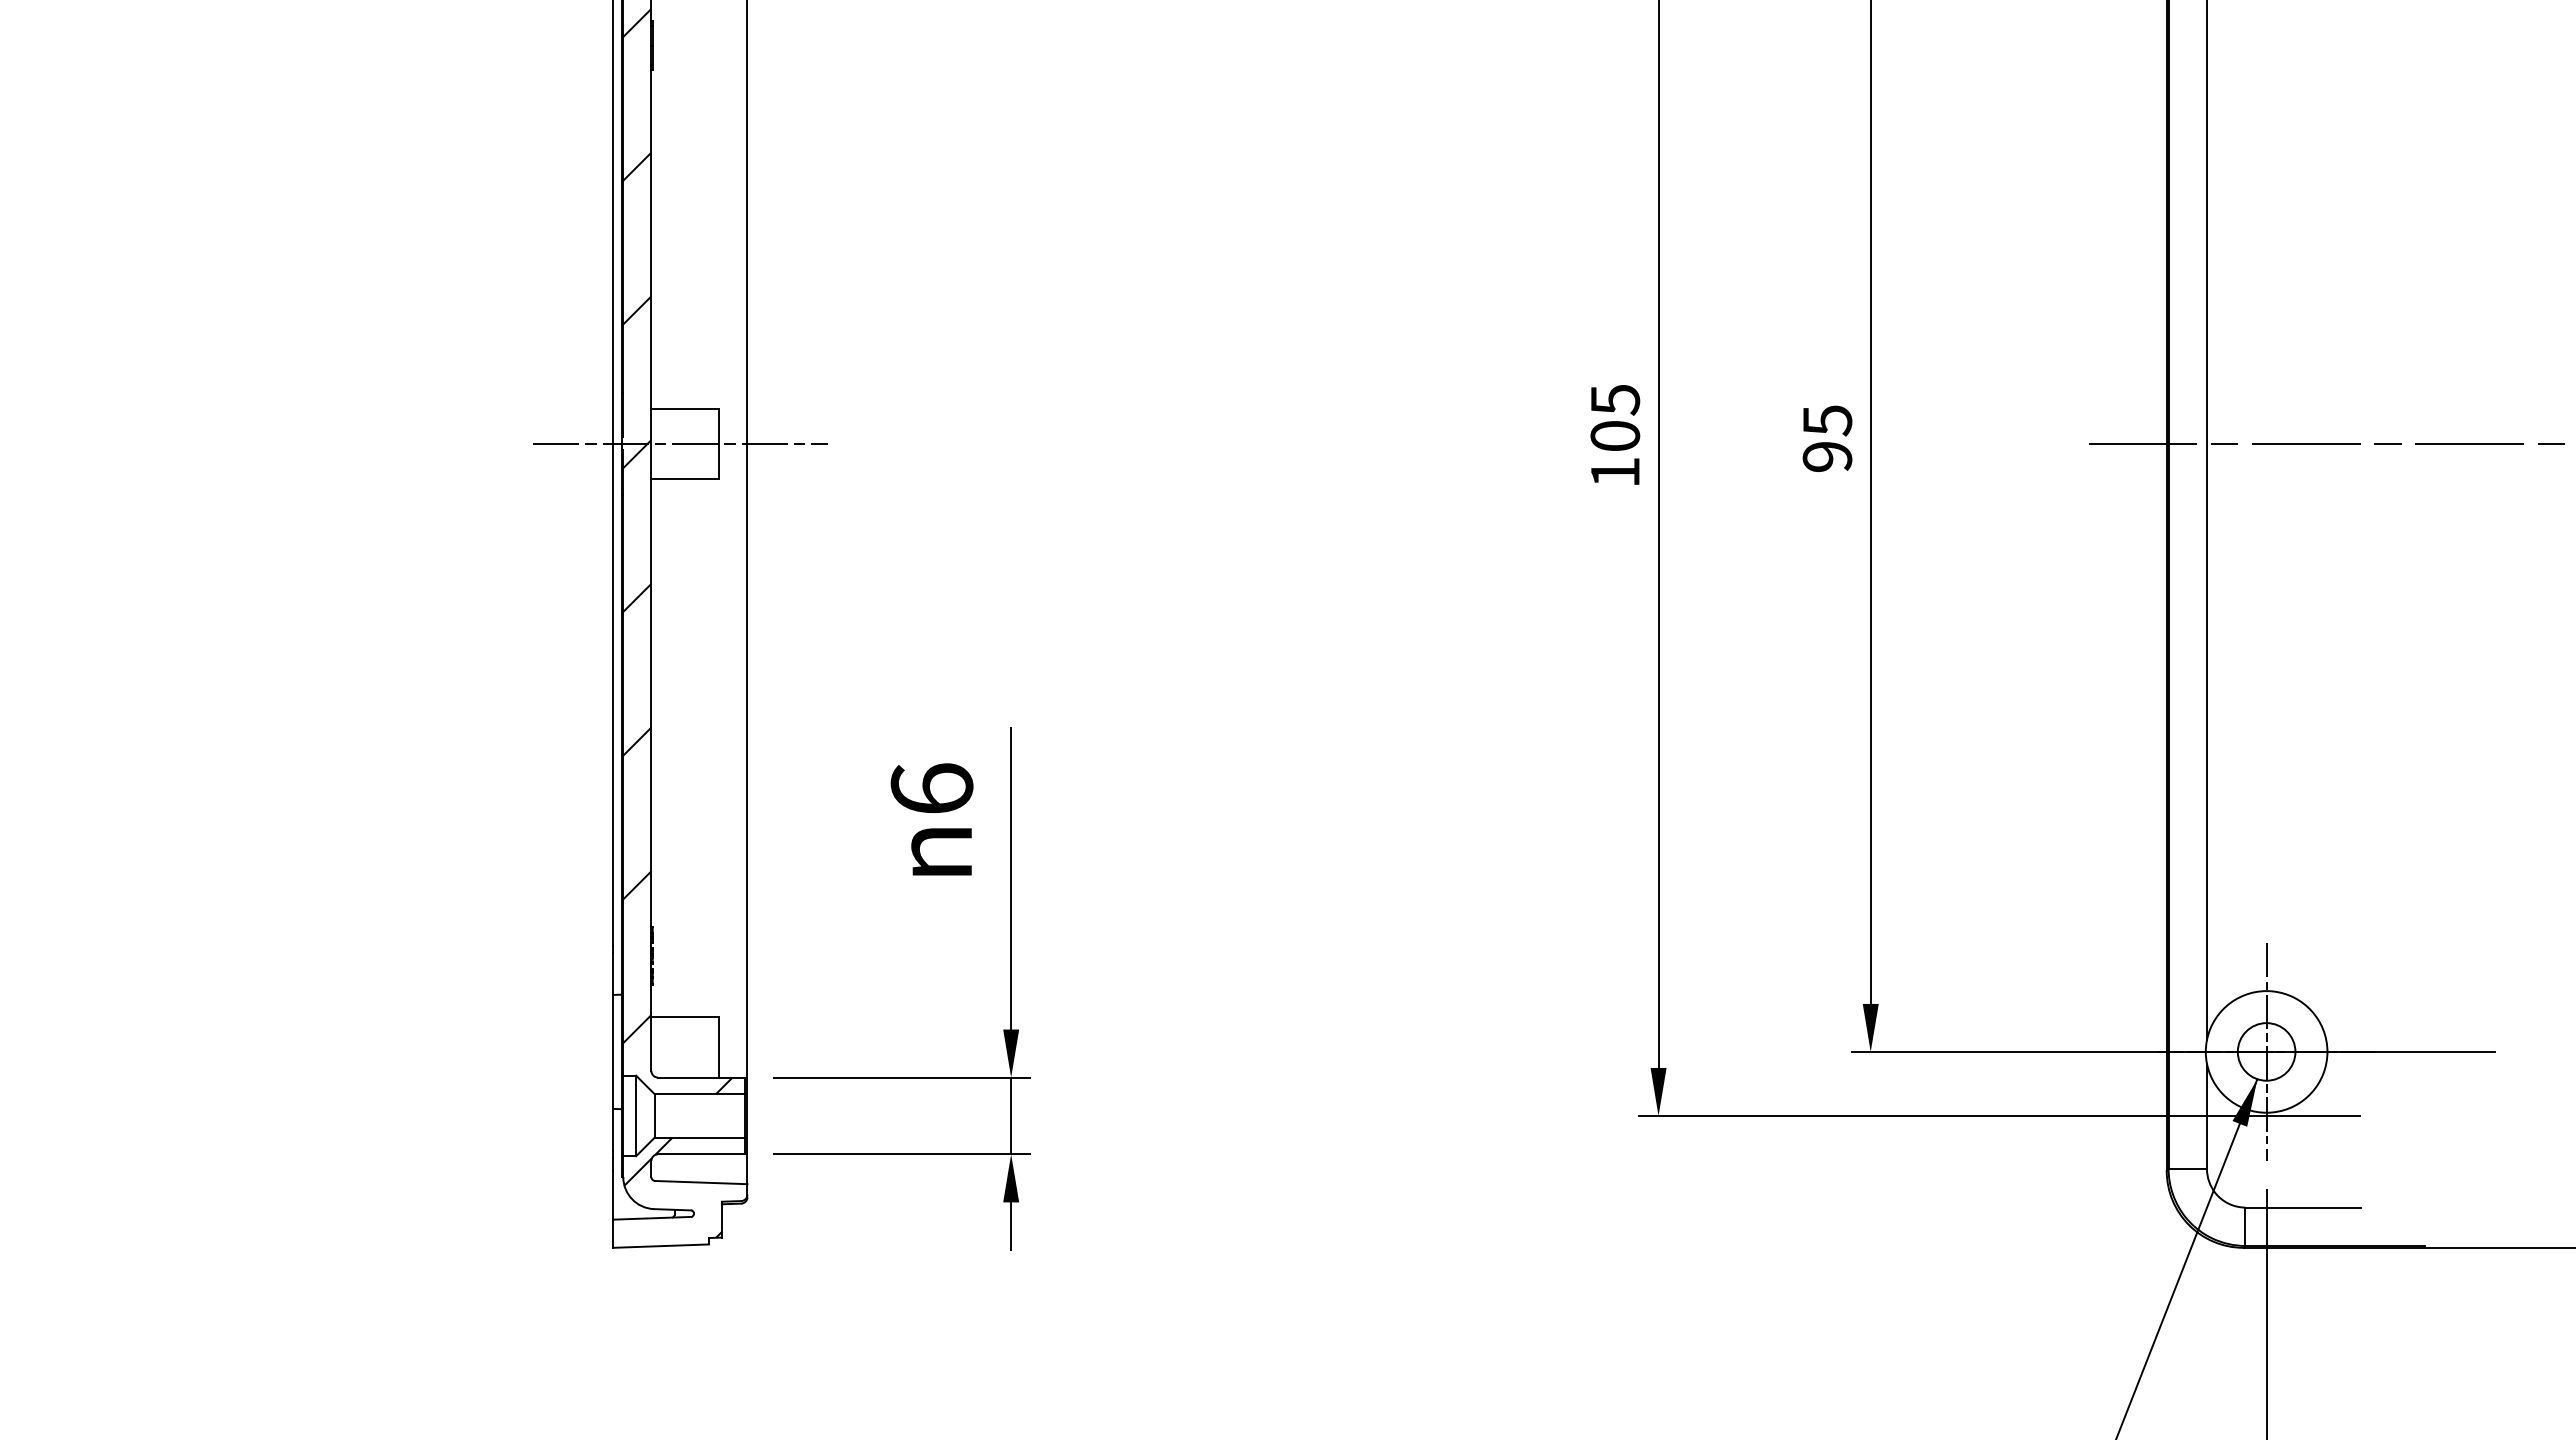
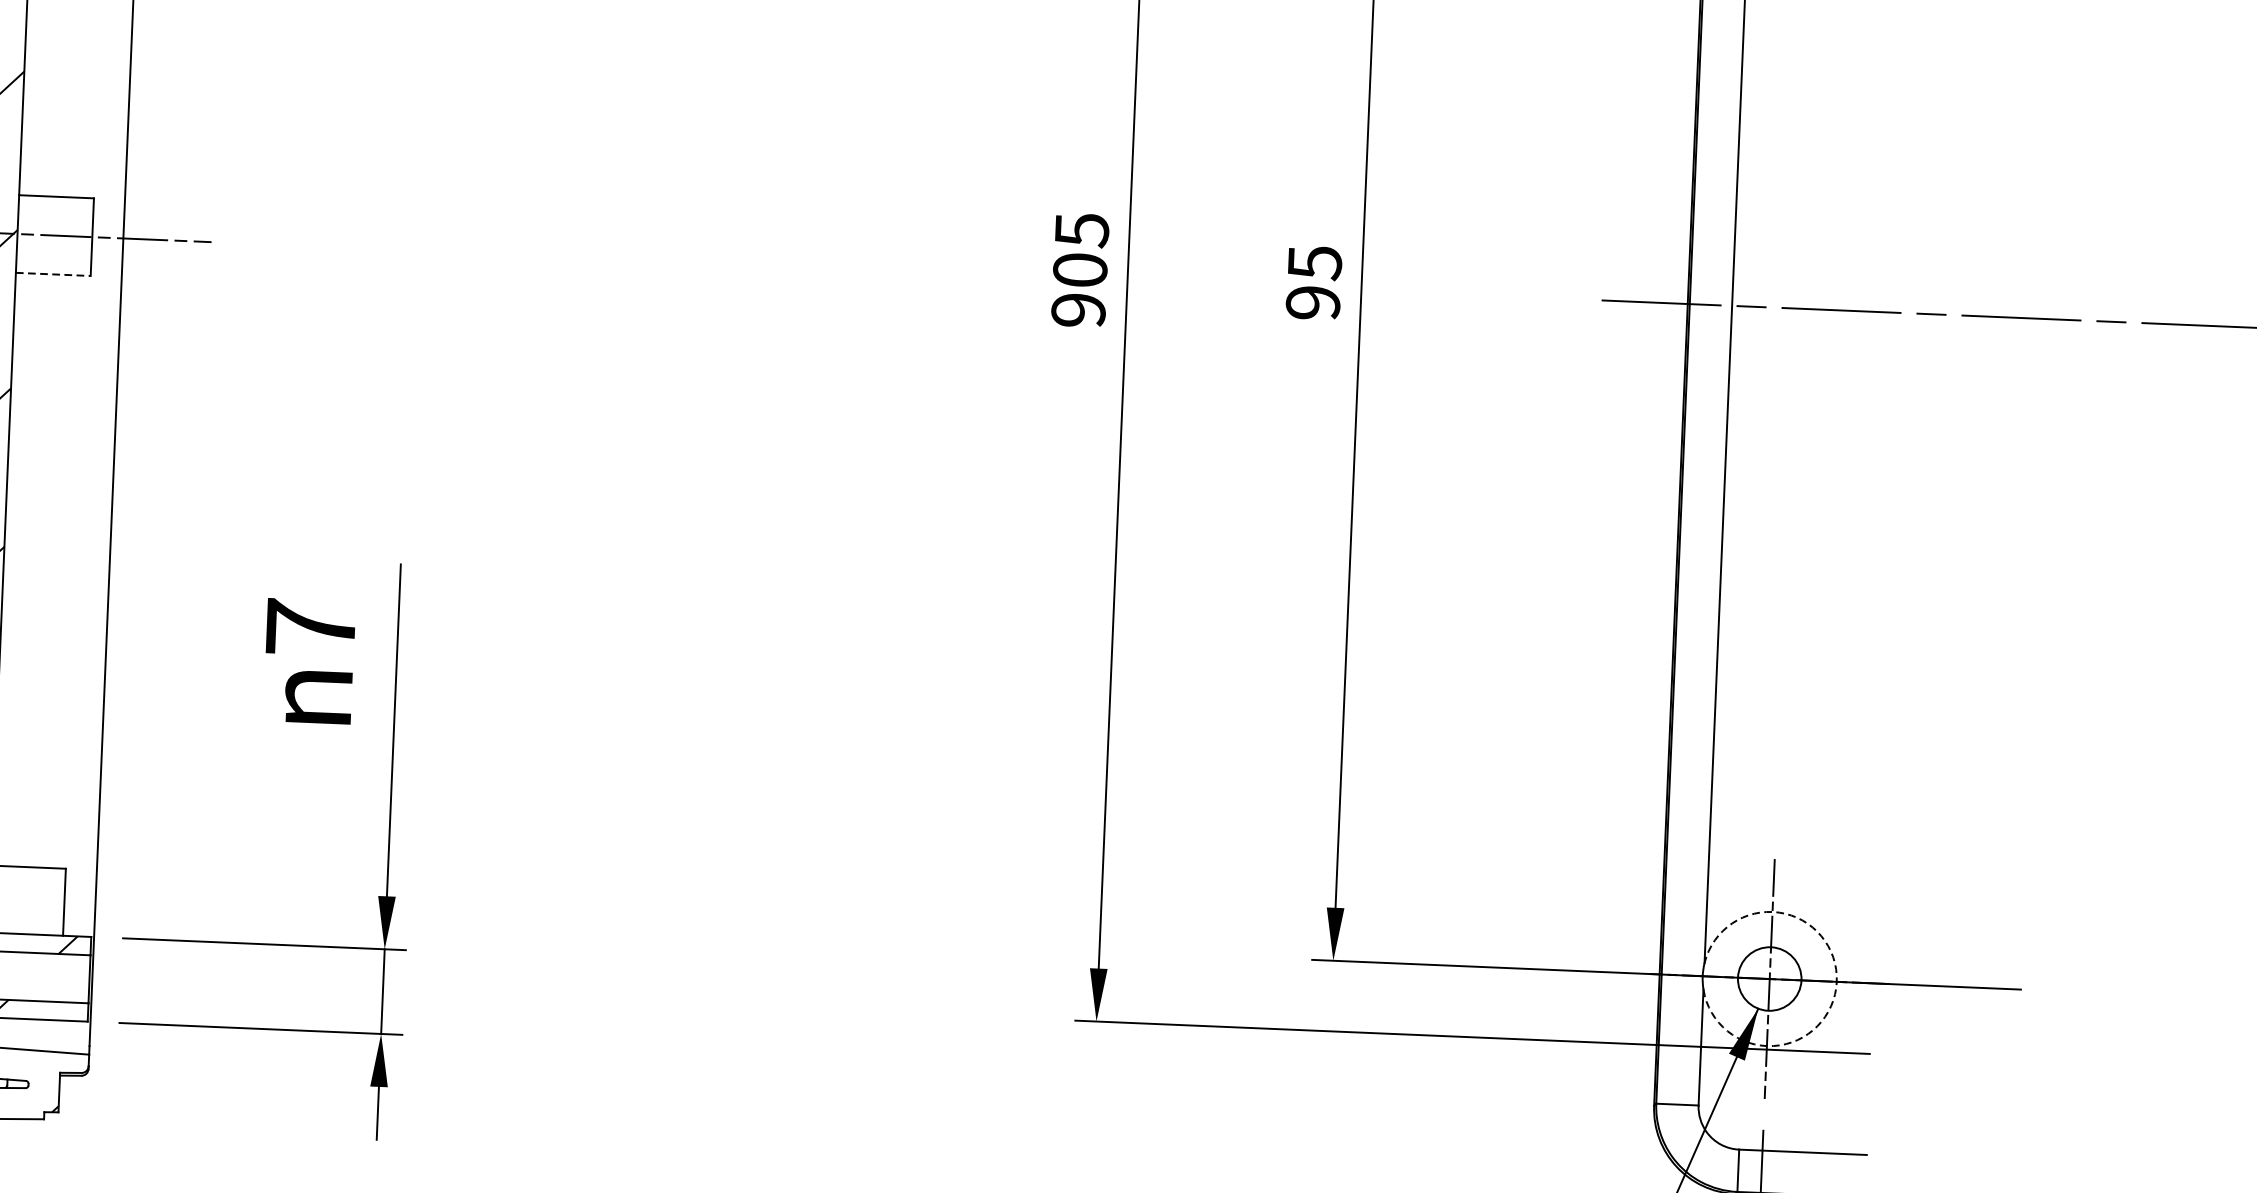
text: (1615, 472) -> (1078, 310), 105 -> 905
line: (685, 478) -> (53, 273), solid -> dashed
text: (931, 788) -> (310, 626), 6 -> 7
arc: (2327, 1051) -> (1836, 981), solid -> dashed

